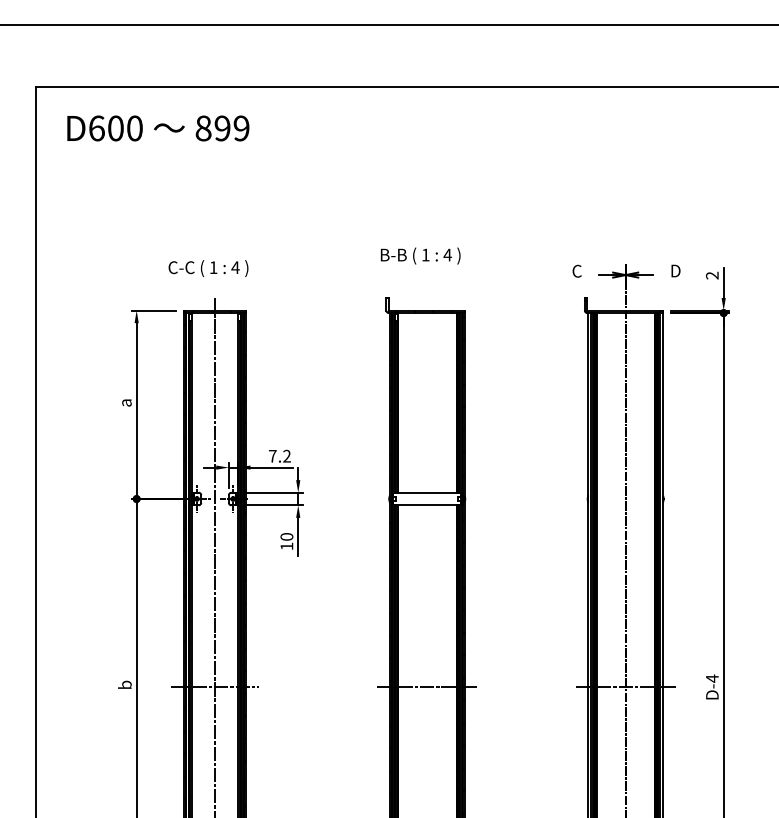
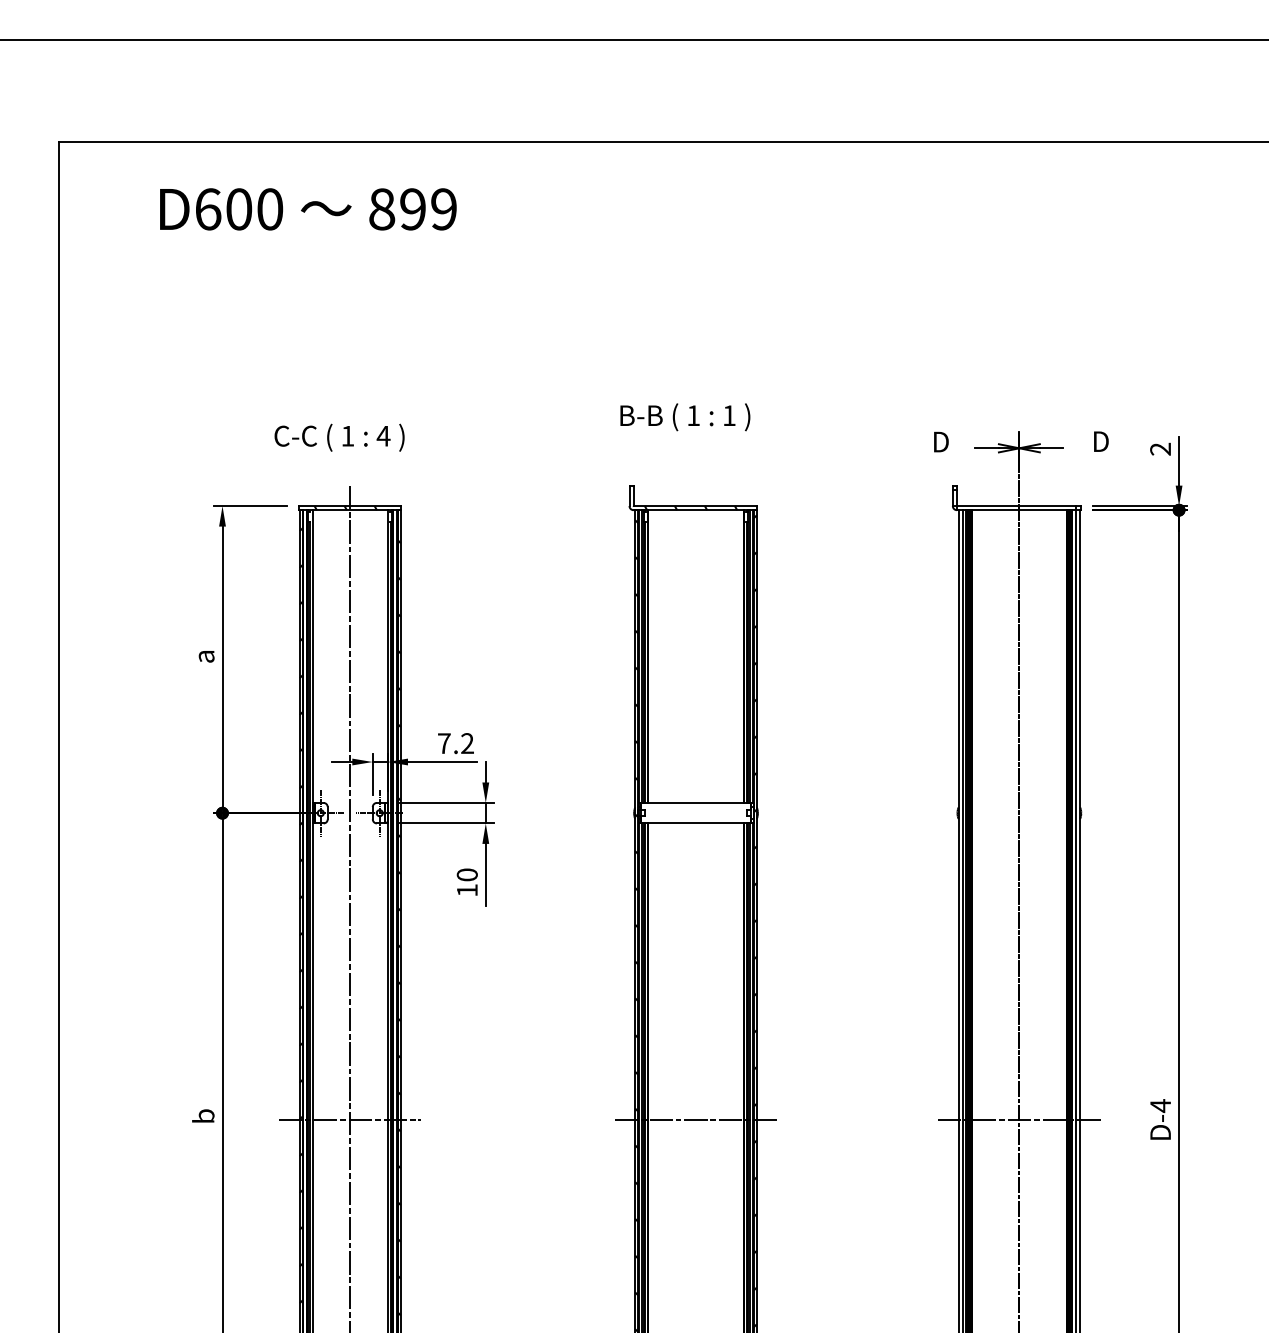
text: (158, 128) -> (308, 209), moved
text: (447, 254) -> (729, 414), 4 -> 1
text: (577, 270) -> (940, 440), C -> D

